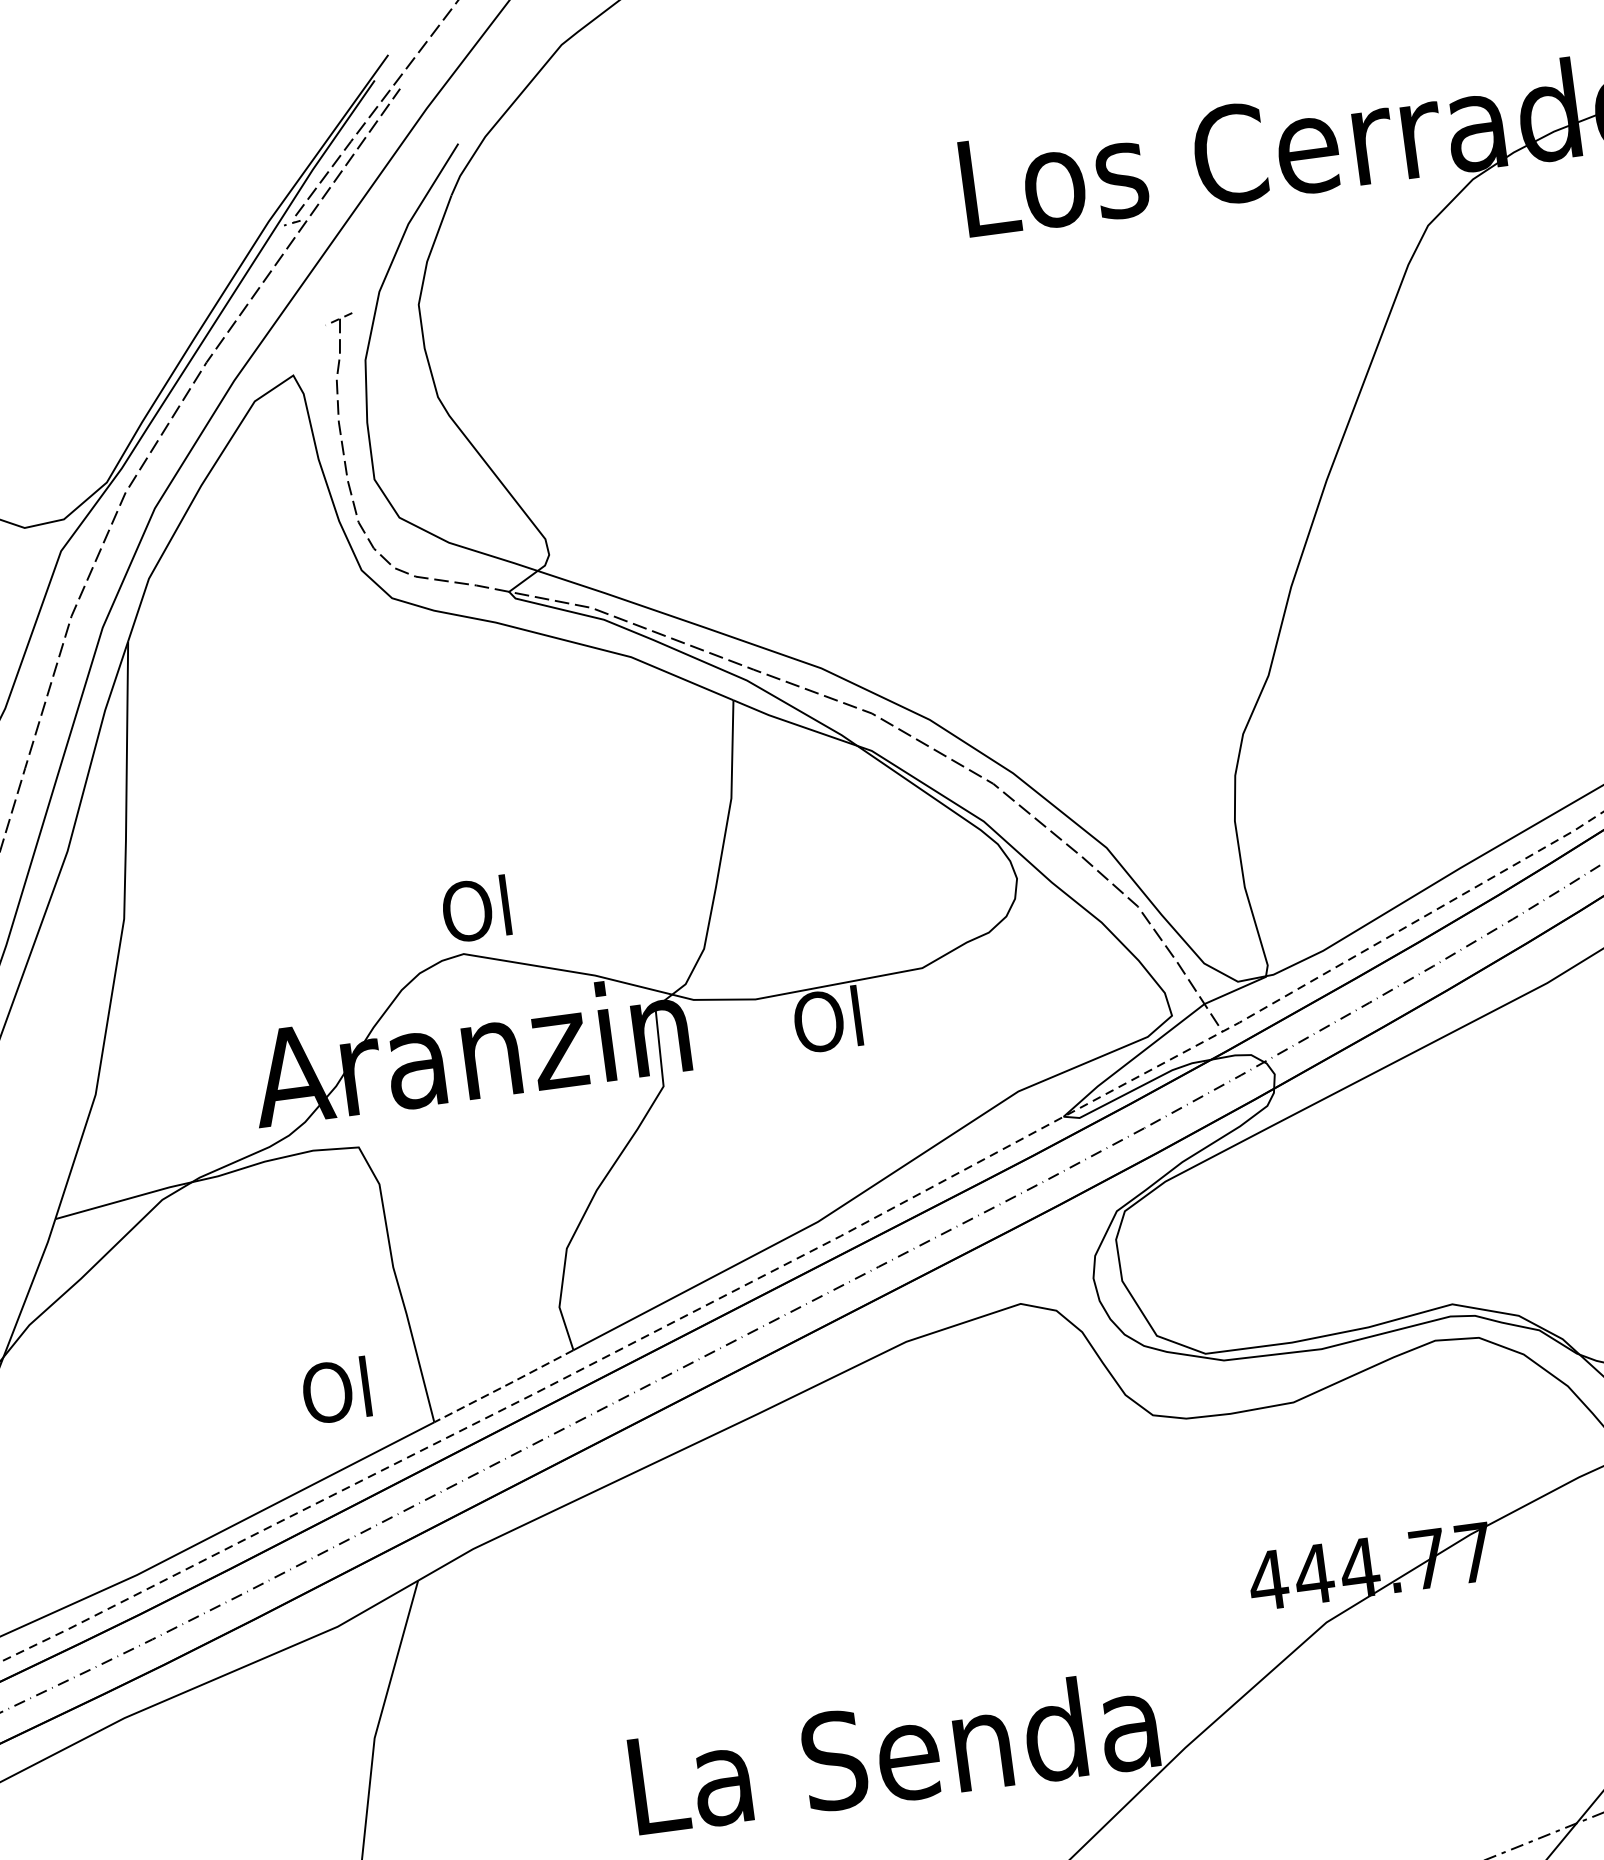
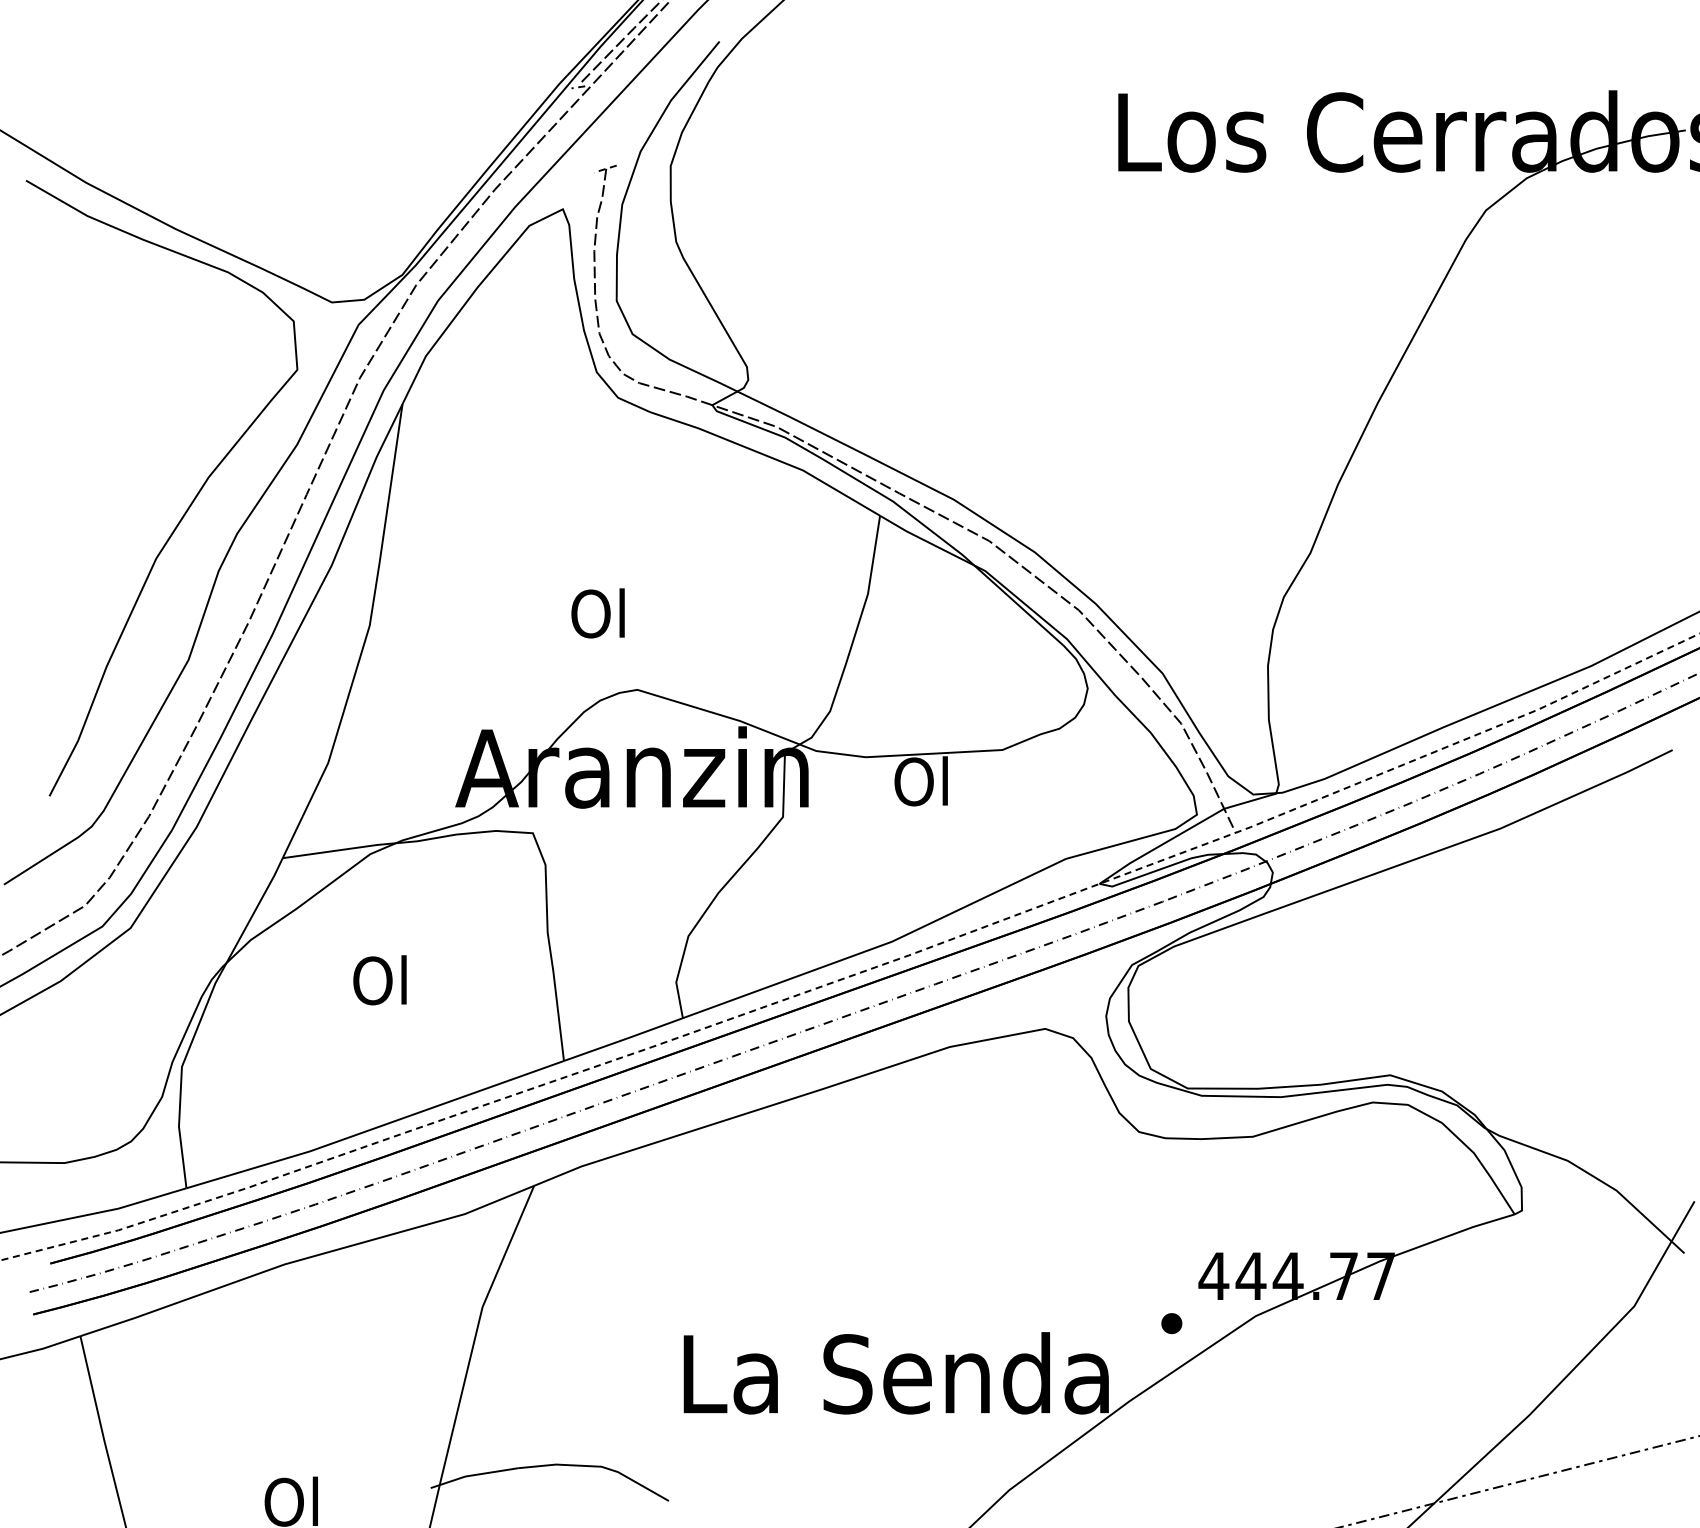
text: (475, 909) -> (597, 613), moved
line: (503, 1386) -> (623, 1039), dashed -> solid
text: (335, 1391) -> (379, 980), moved
part: (1224, 1645) -> (1171, 1323), added

